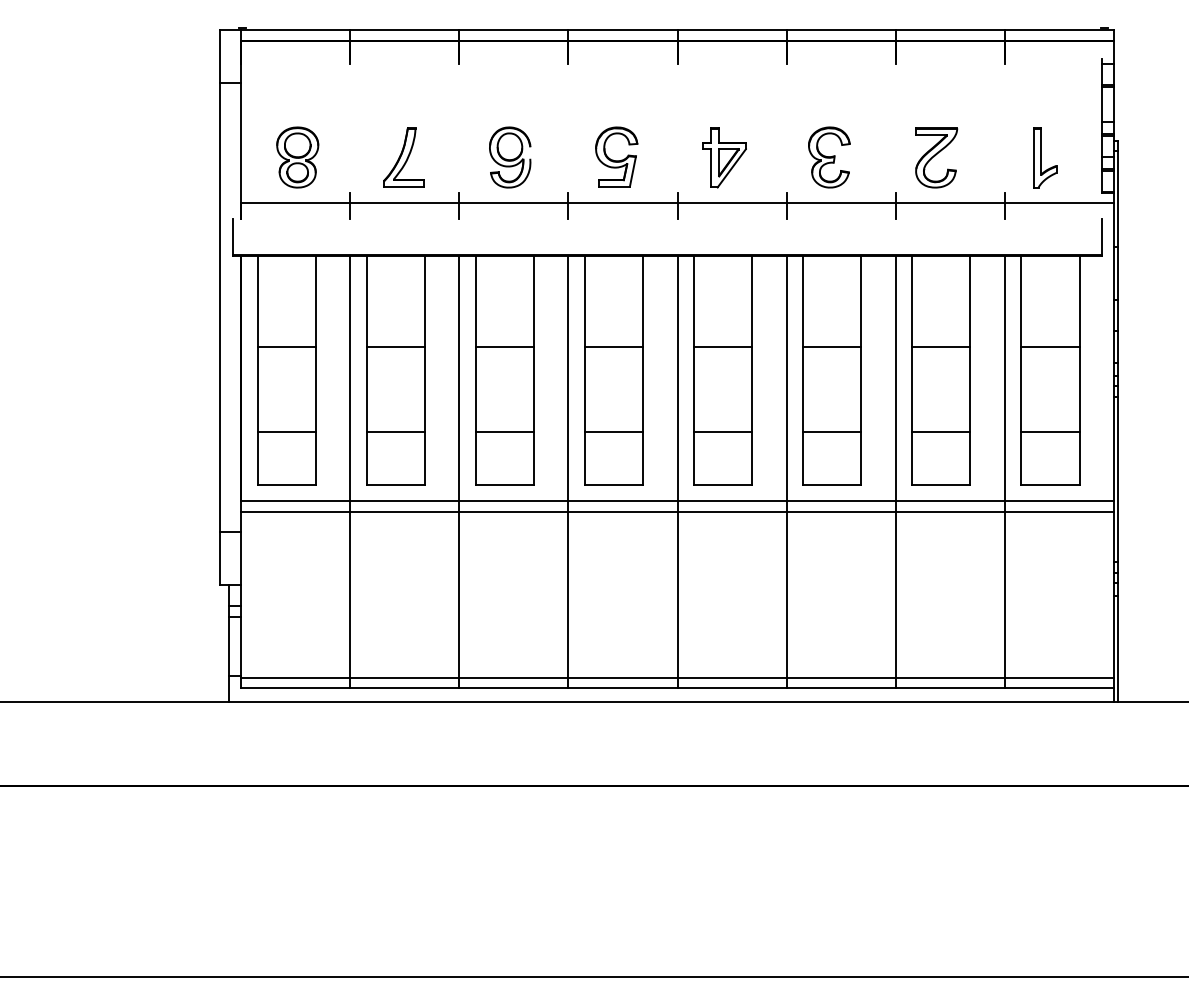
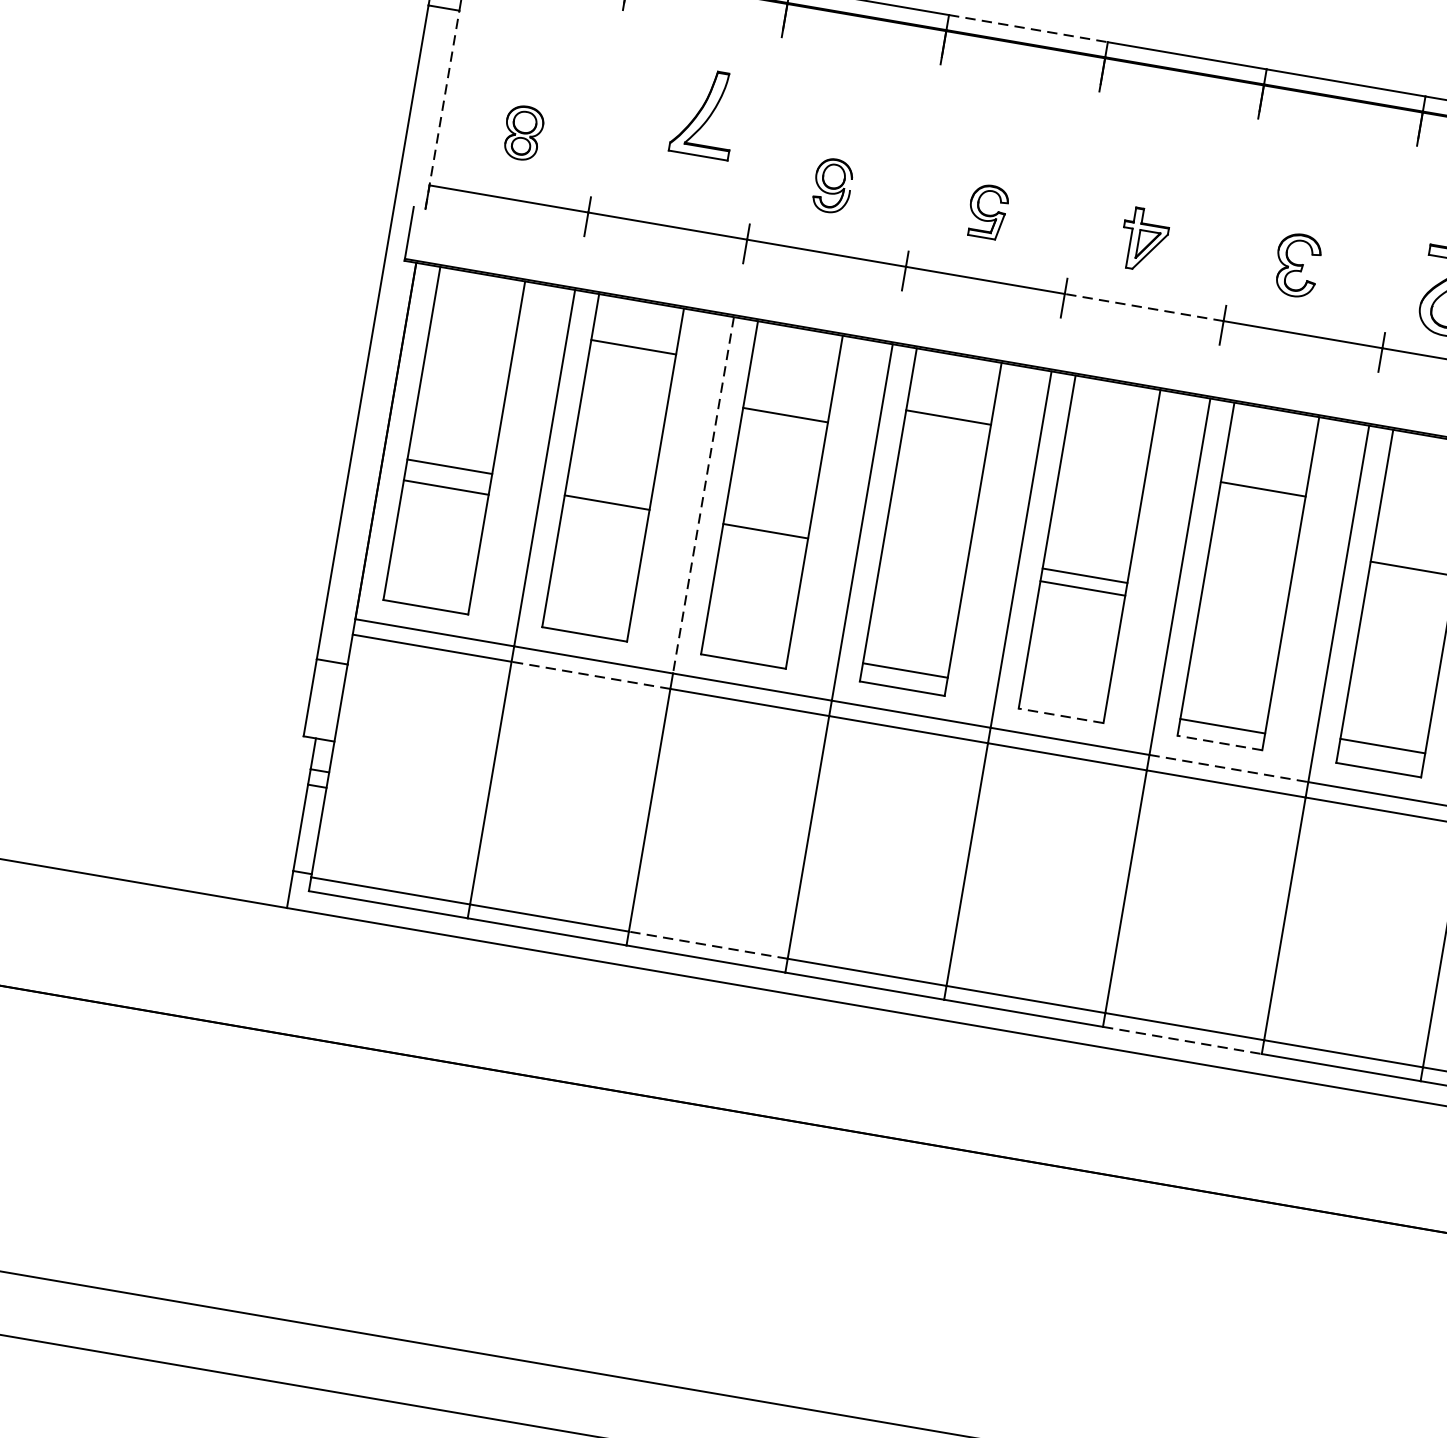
line: (622, 30) -> (1027, 28), solid -> dashed
line: (241, 150) -> (443, 108), solid -> dashed
part: (616, 156) -> (987, 210), size x0.6
part: (297, 157) -> (522, 132), size x0.6
part: (403, 157) -> (704, 113), moved
part: (510, 157) -> (832, 185), size x0.6
part: (724, 157) -> (1144, 239), size x0.7
part: (829, 157) -> (1297, 265), size x0.7
line: (732, 203) -> (1144, 308), solid -> dashed
line: (286, 346) -> (445, 486), moved
line: (395, 346) -> (633, 346), moved
line: (504, 346) -> (784, 414), moved
line: (613, 346) -> (947, 416), moved
line: (723, 346) -> (1085, 575), moved
line: (832, 346) -> (1263, 488), moved
line: (459, 379) -> (703, 496), solid -> dashed
line: (286, 431) -> (449, 466), moved
line: (395, 431) -> (606, 502), moved
line: (504, 431) -> (765, 531), moved
line: (613, 431) -> (904, 670), moved
line: (723, 431) -> (1083, 588), moved
line: (832, 431) -> (1223, 726), moved
line: (941, 431) -> (1383, 746), moved
line: (722, 485) -> (1060, 716), solid -> dashed
line: (831, 485) -> (1218, 743), solid -> dashed
line: (841, 501) -> (1229, 769), solid -> dashed
line: (404, 511) -> (590, 675), solid -> dashed
line: (513, 678) -> (707, 945), solid -> dashed
line: (841, 687) -> (1183, 1040), solid -> dashed

